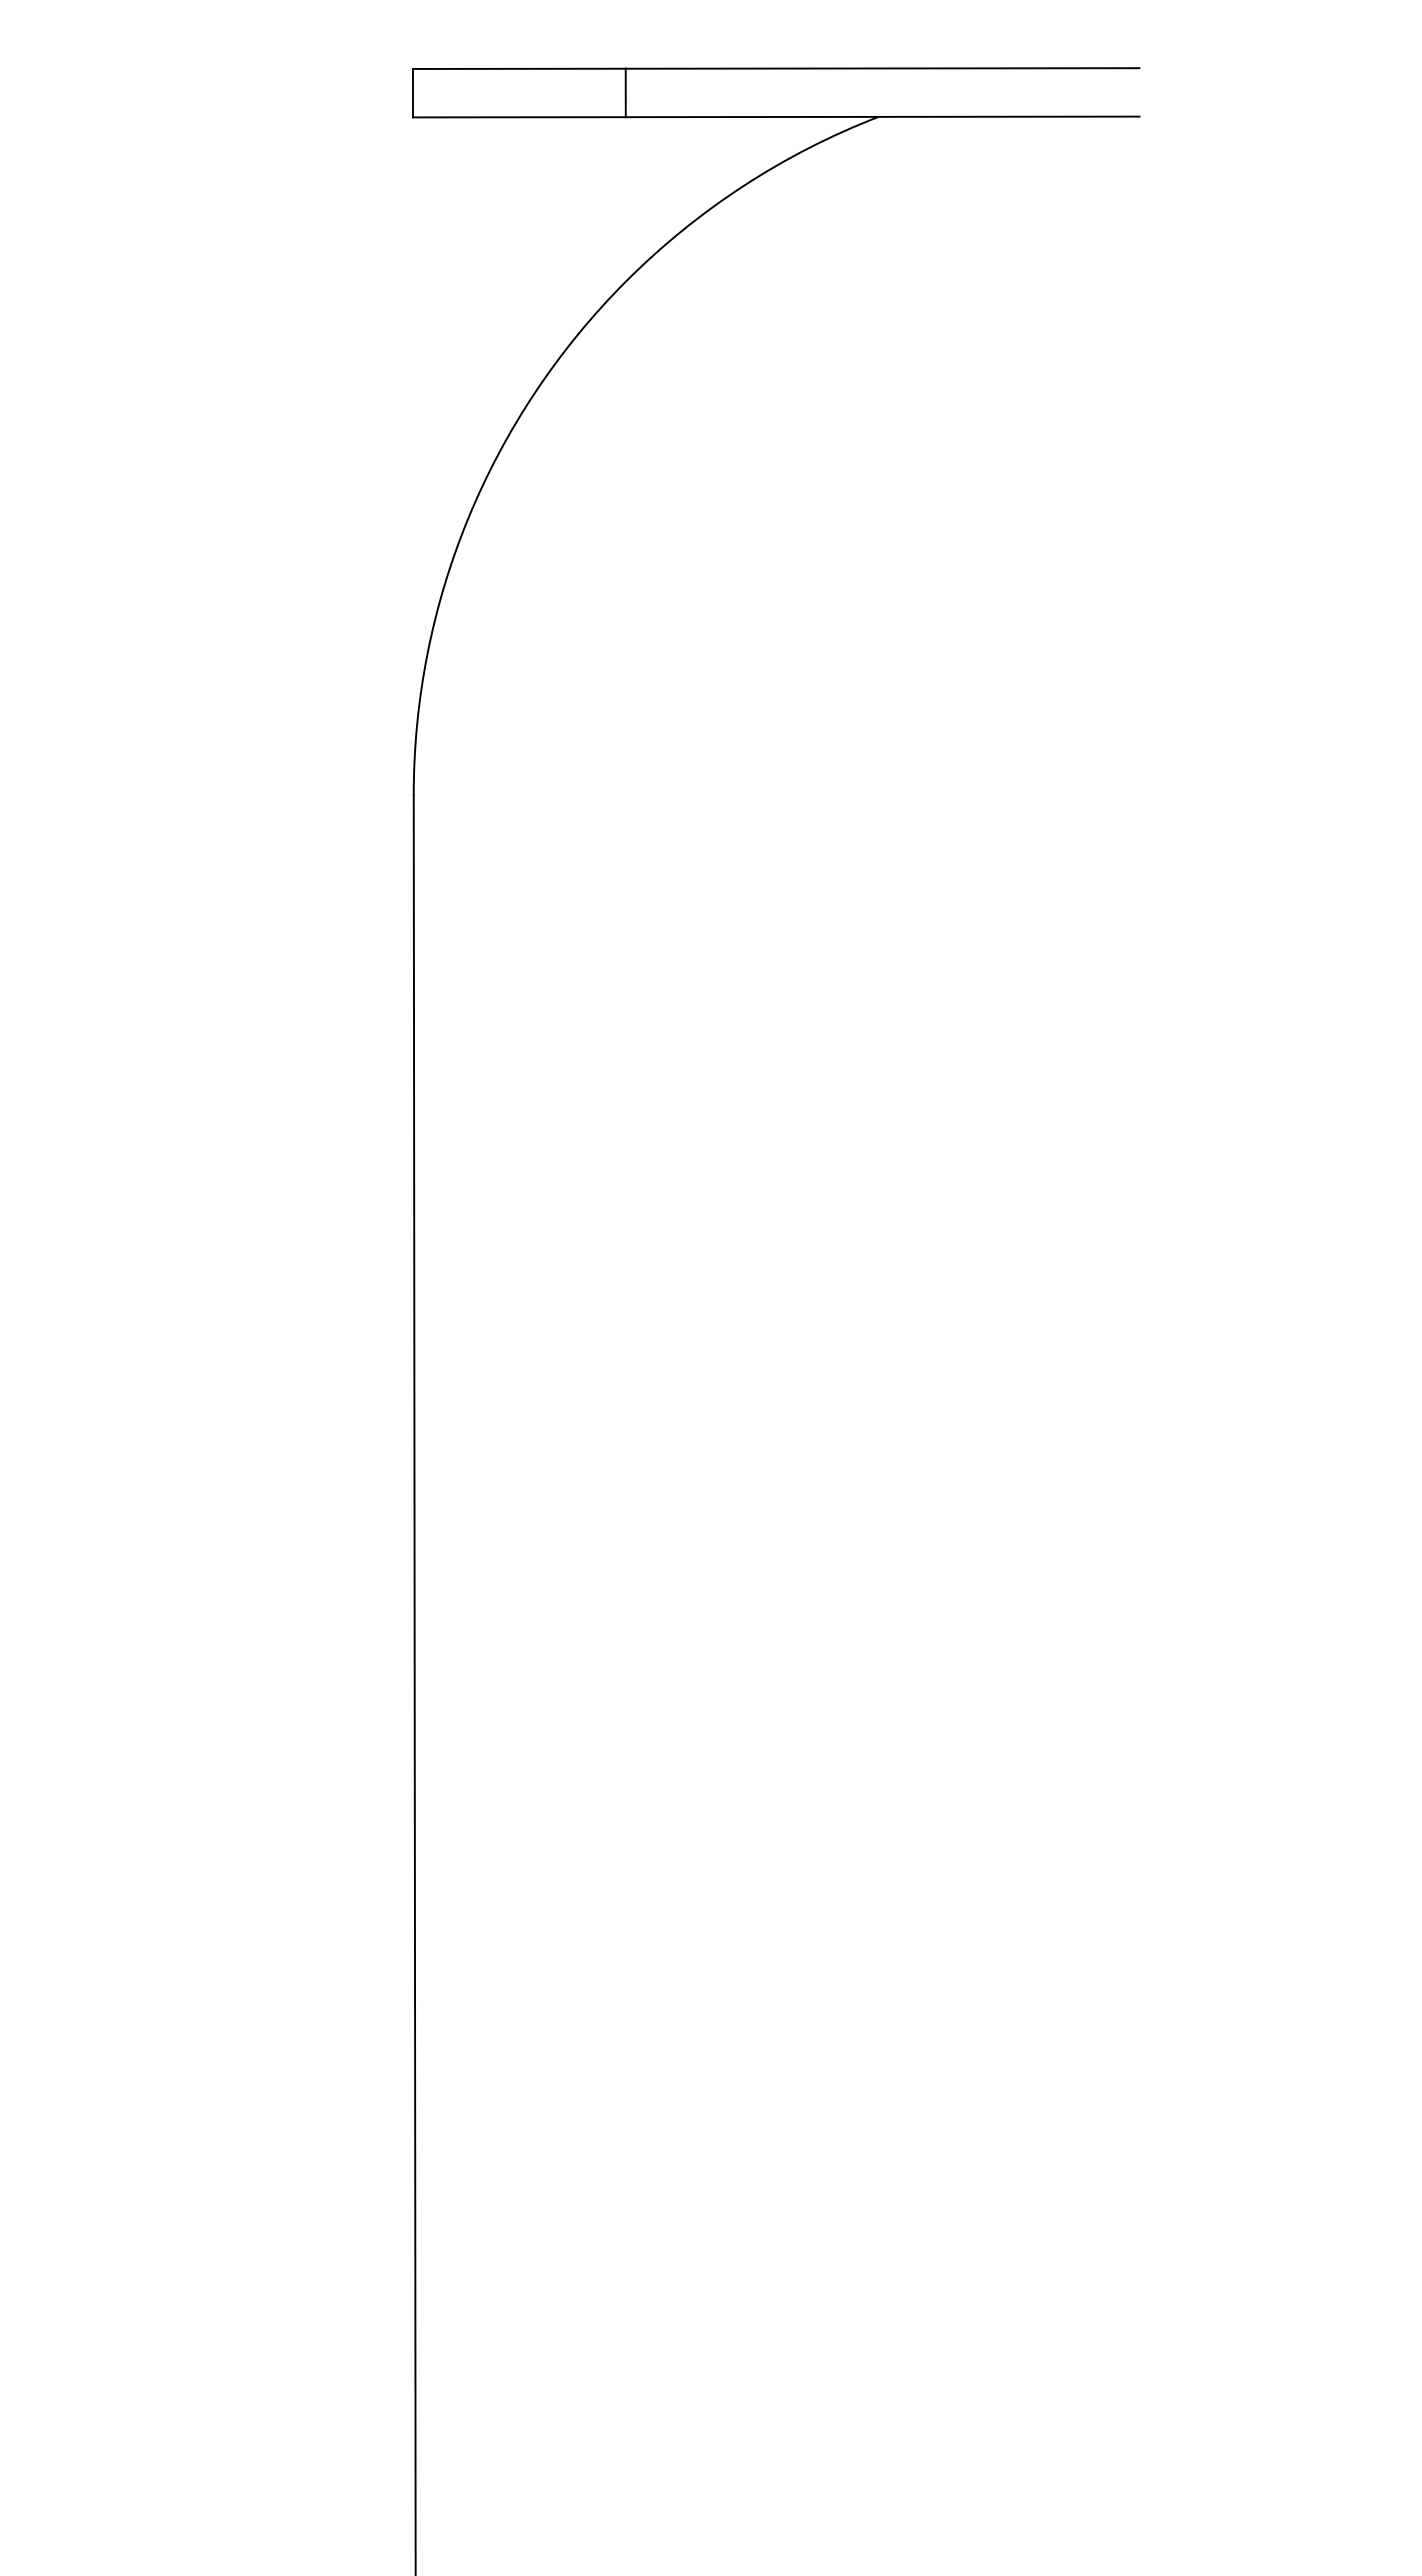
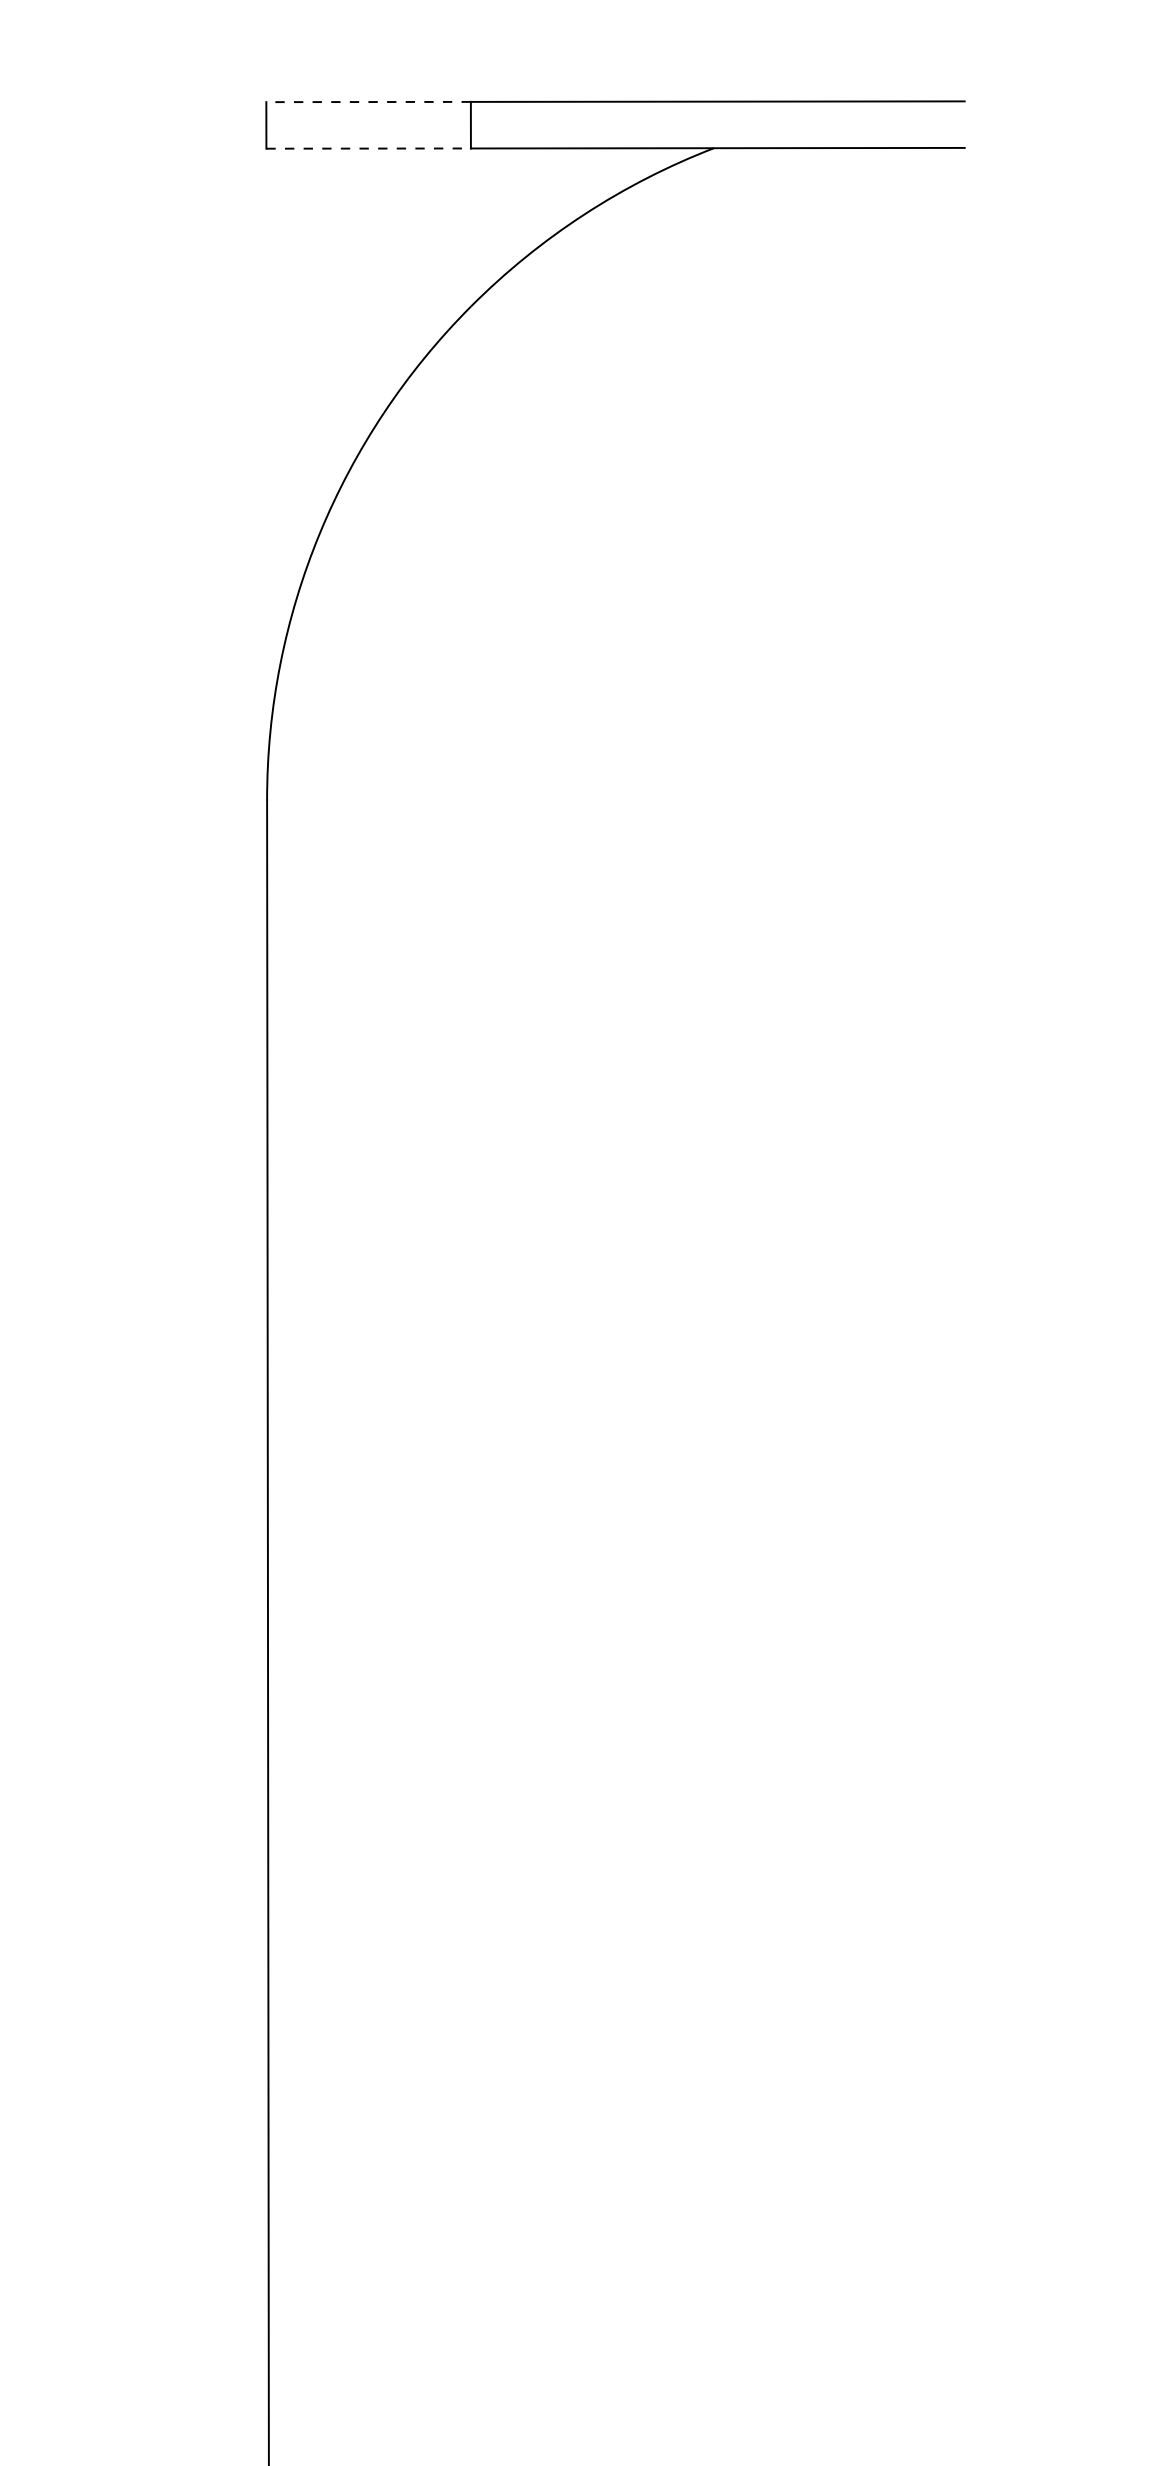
line: (518, 68) -> (367, 101), solid -> dashed
line: (519, 117) -> (368, 148), solid -> dashed

